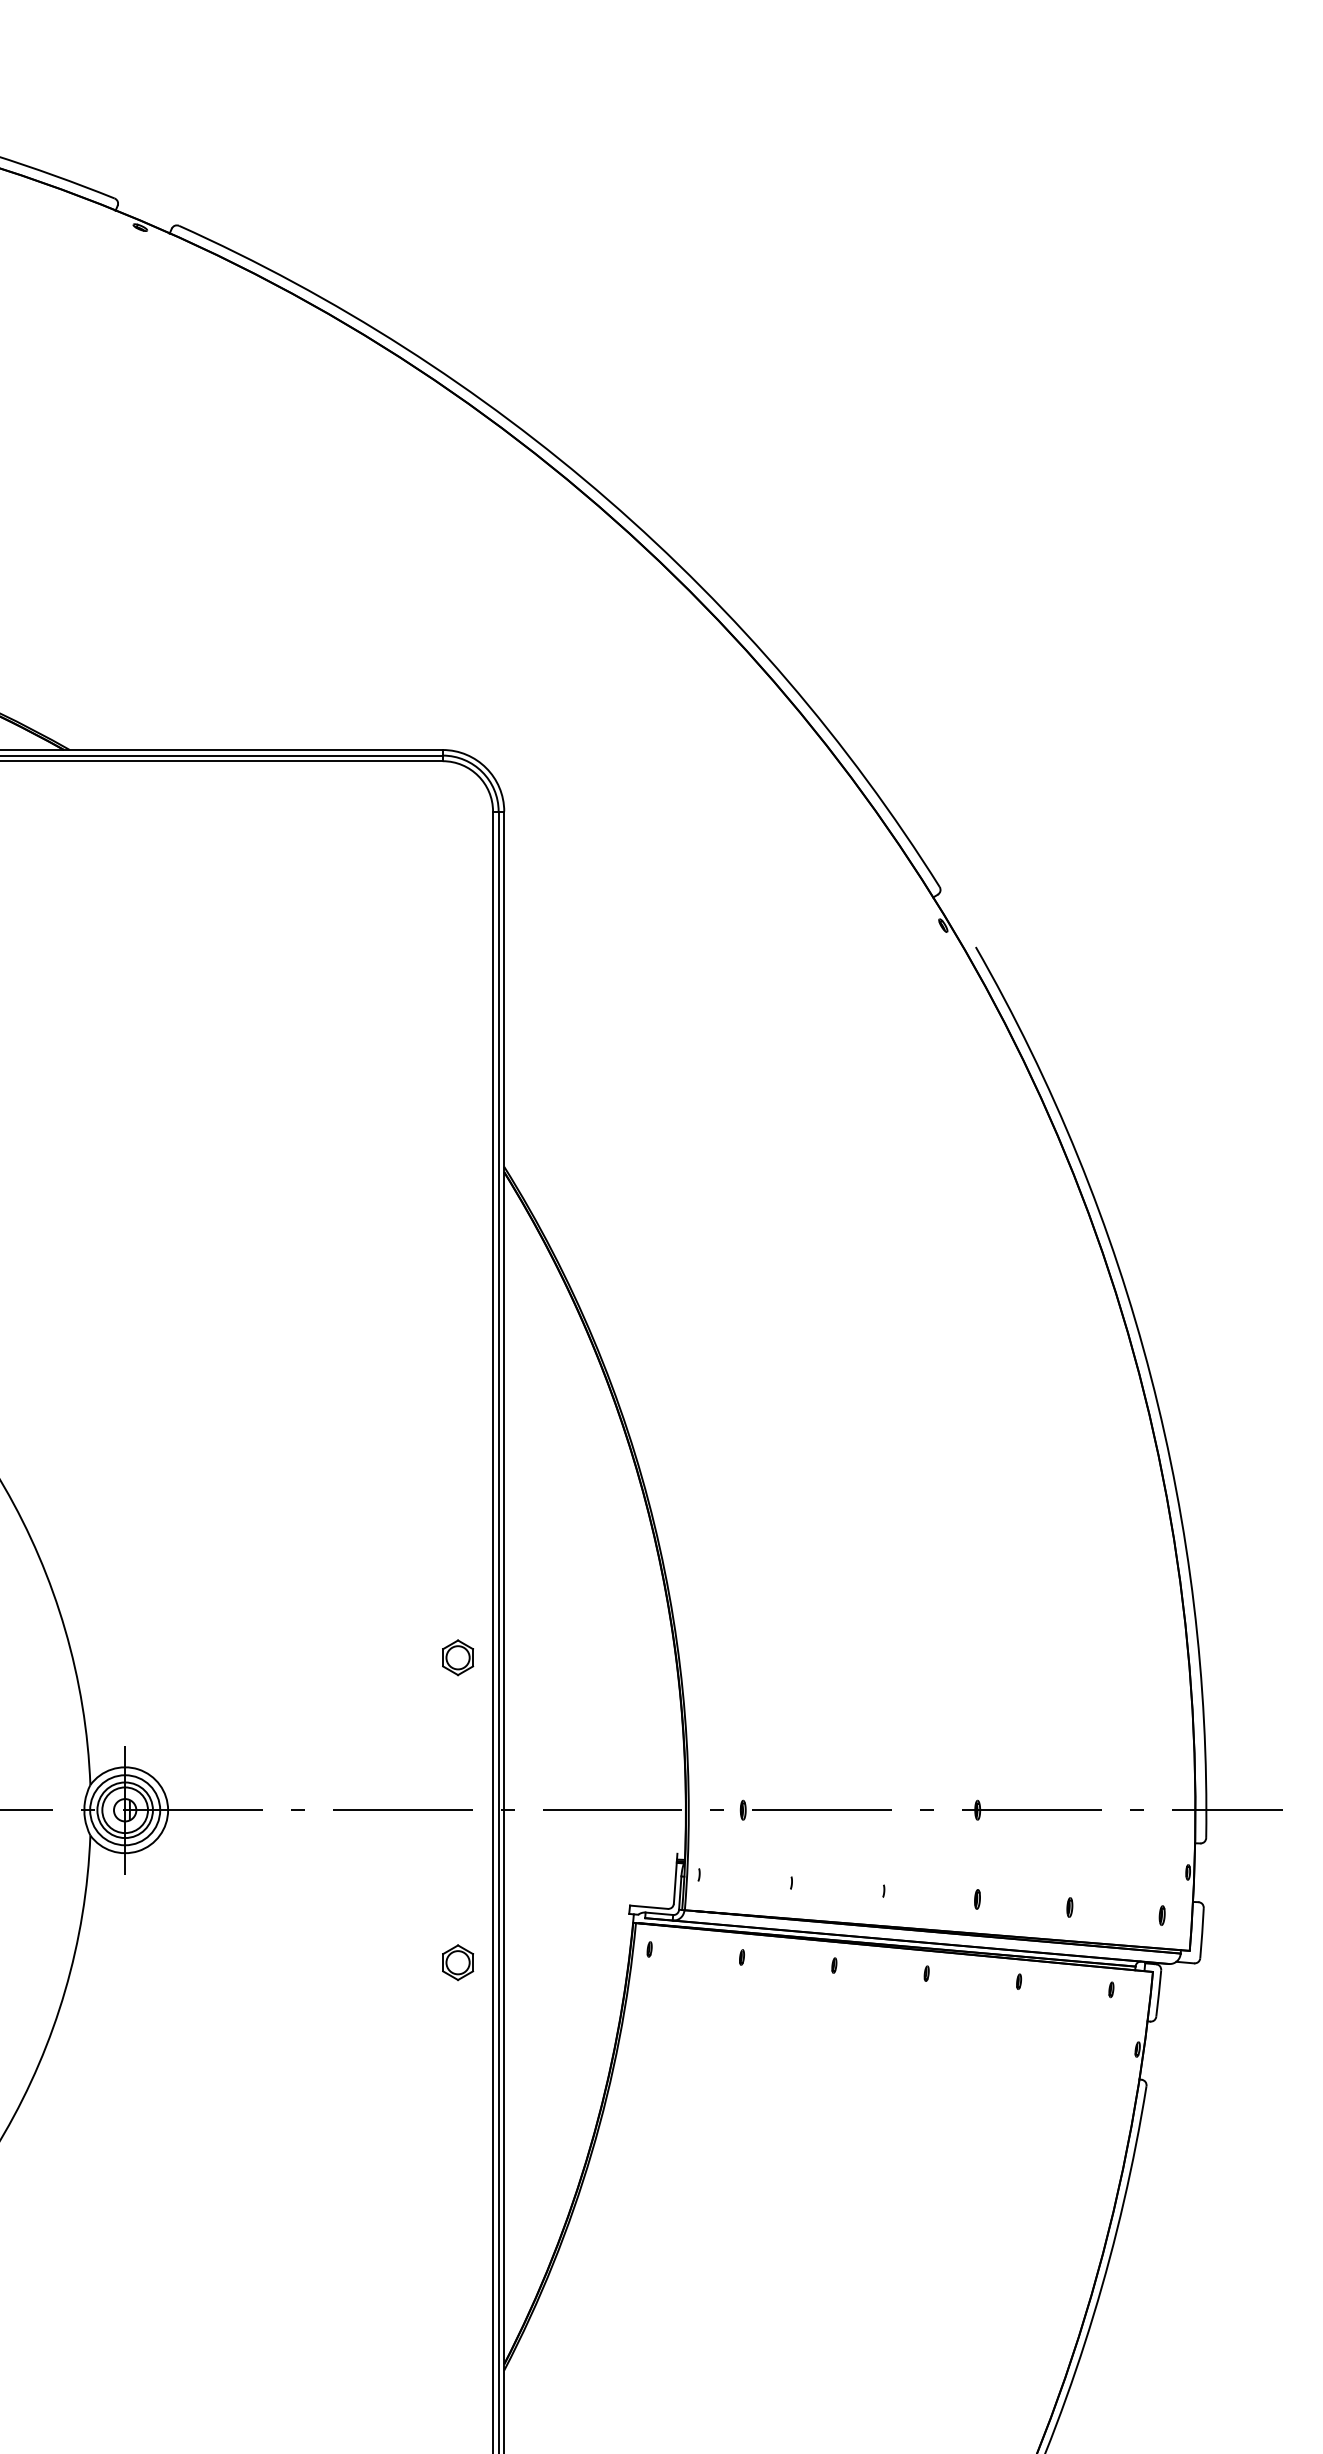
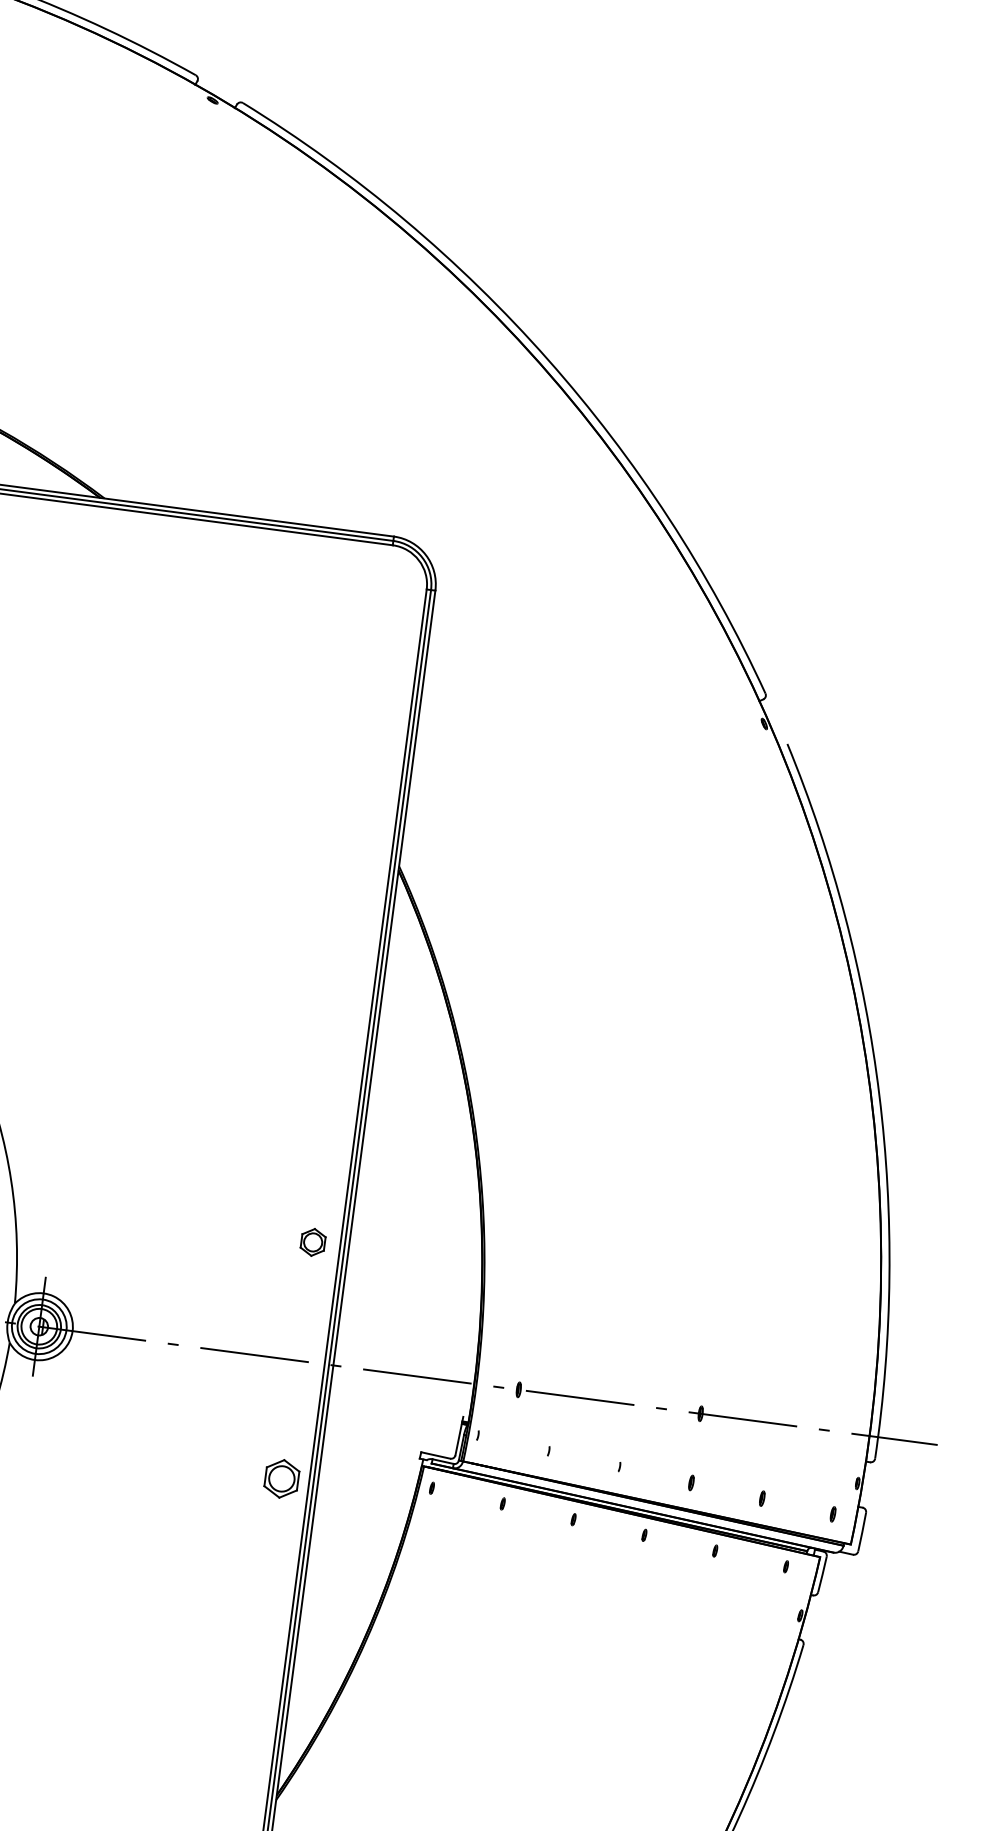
part: (458, 1962) -> (282, 1478), size x1.4

